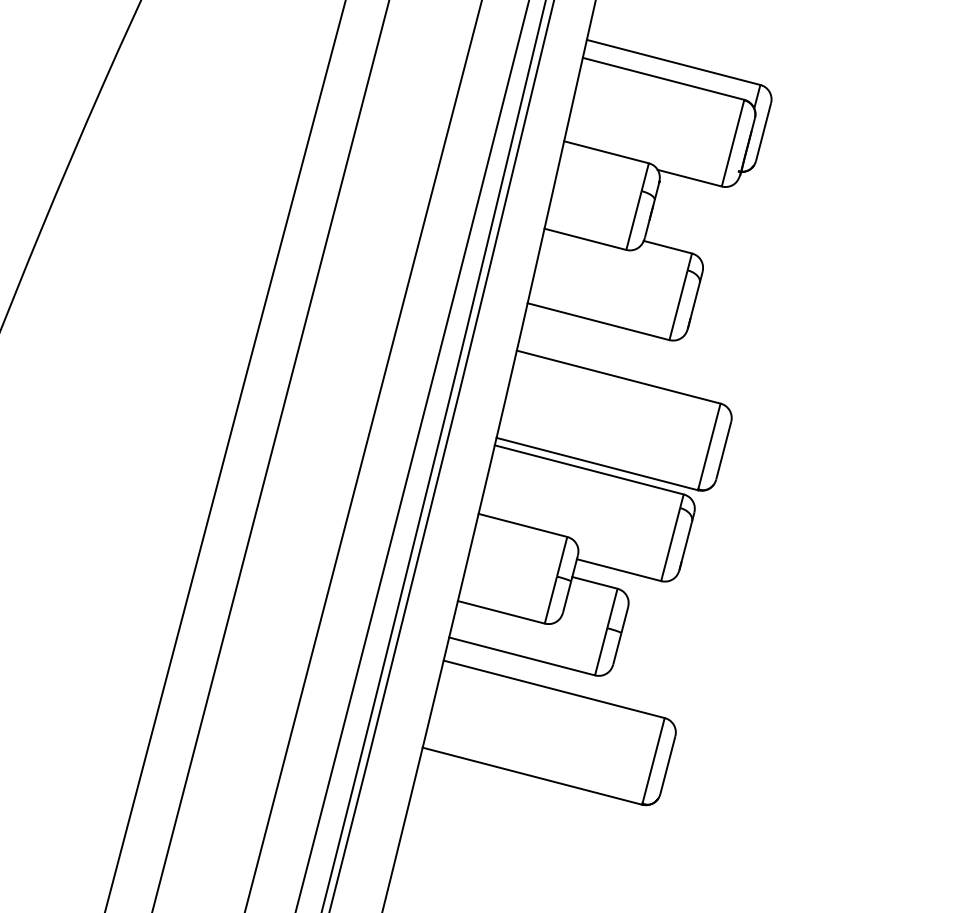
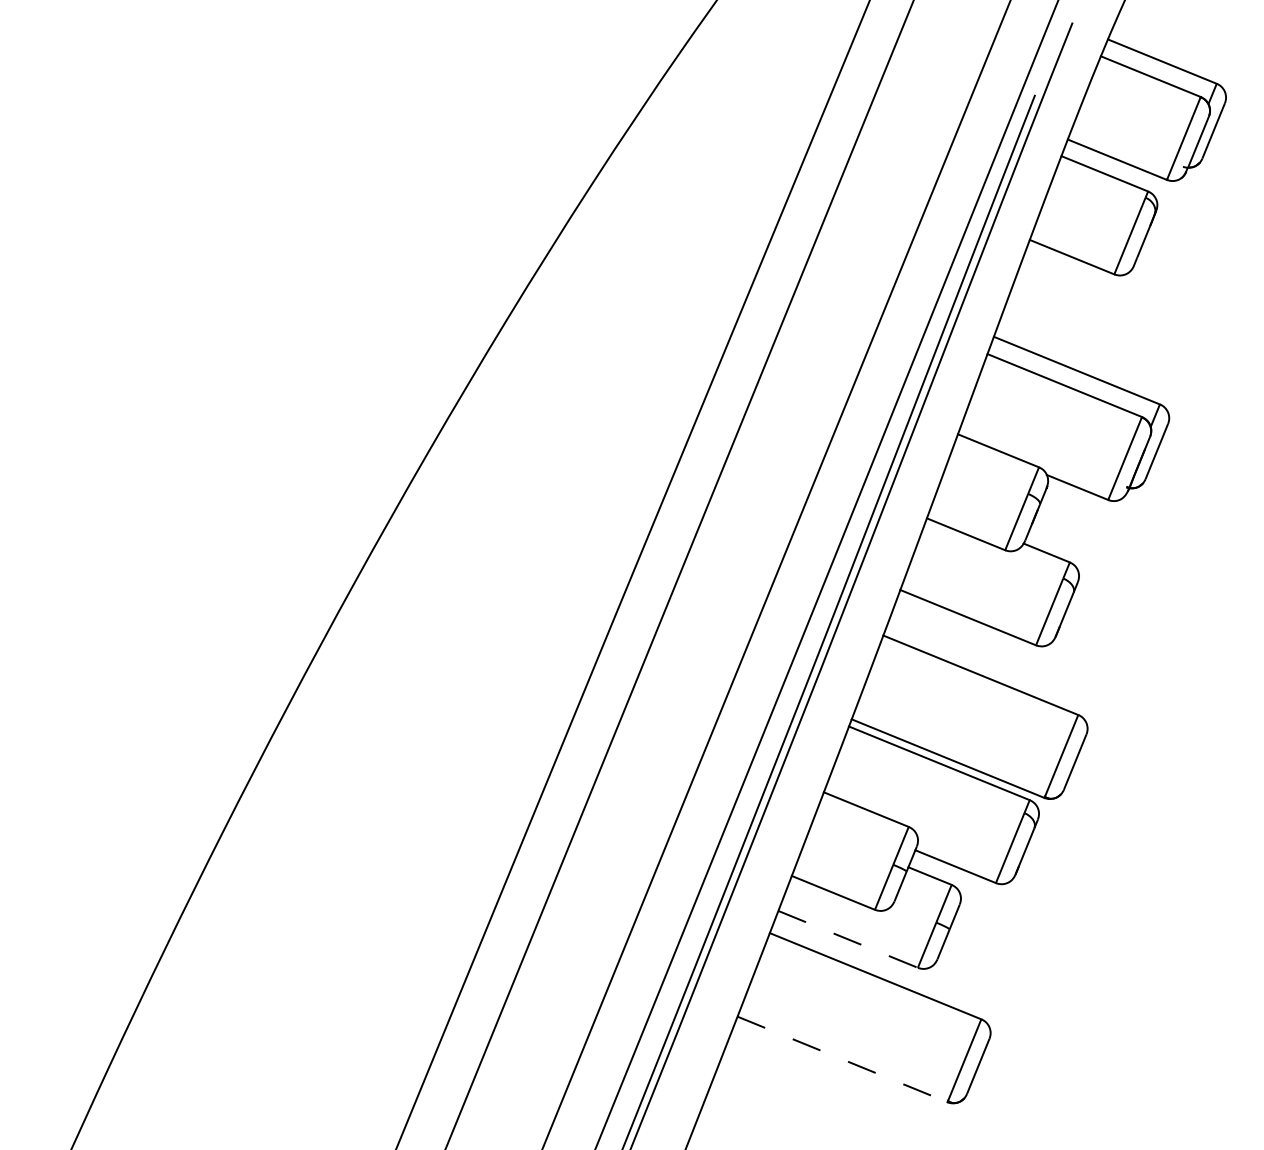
line: (522, 656) -> (848, 939), solid -> dashed
line: (532, 776) -> (842, 1059), solid -> dashed

